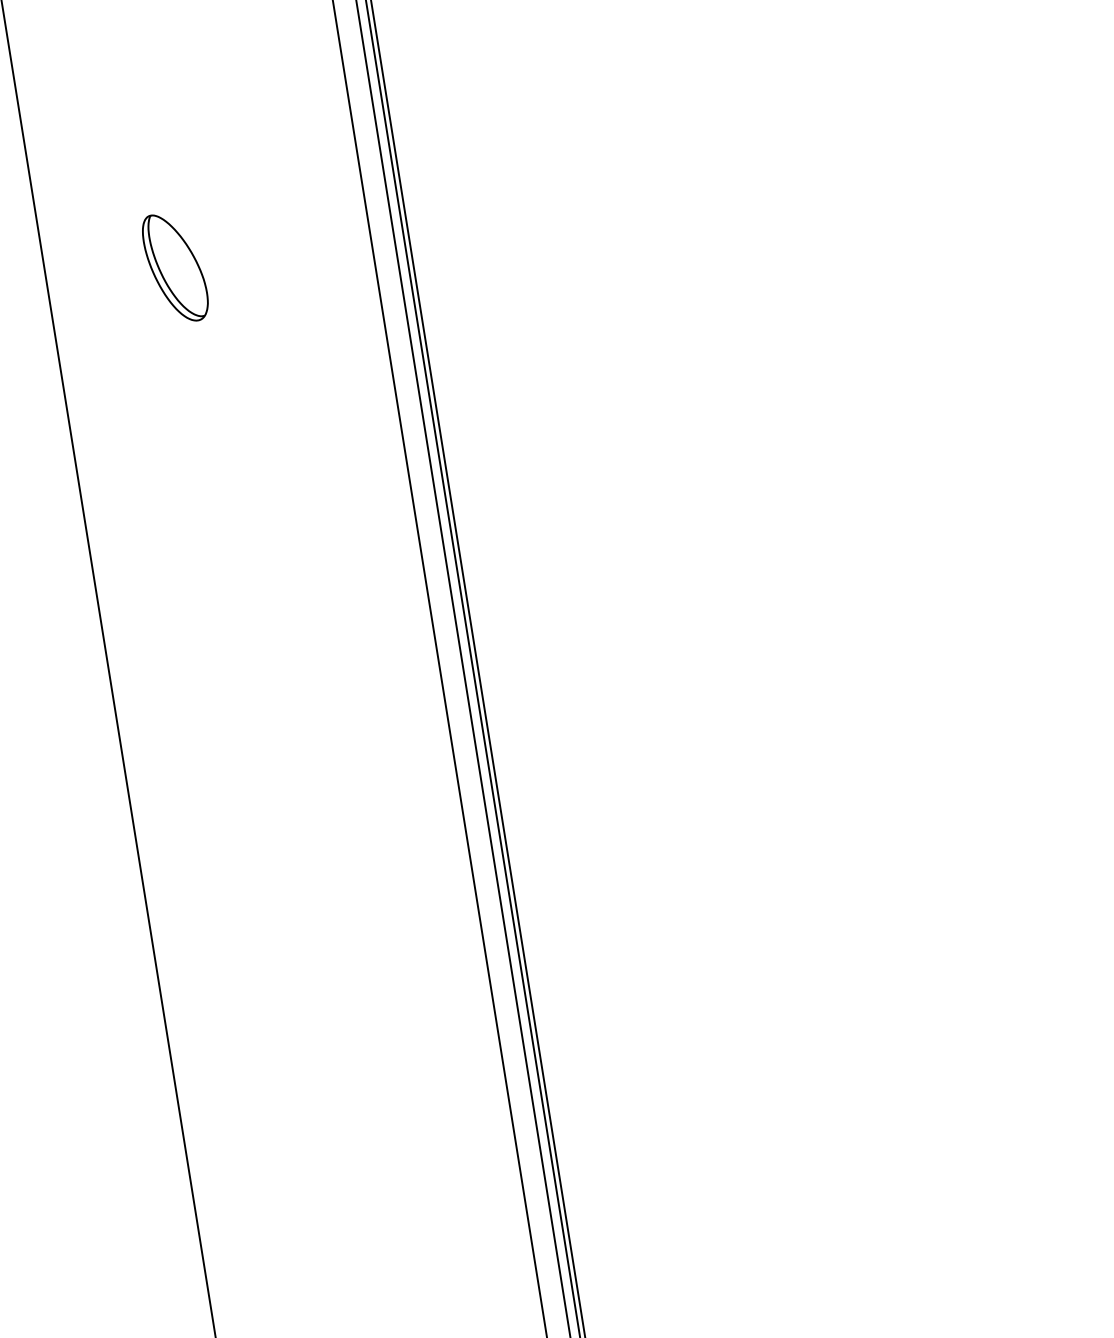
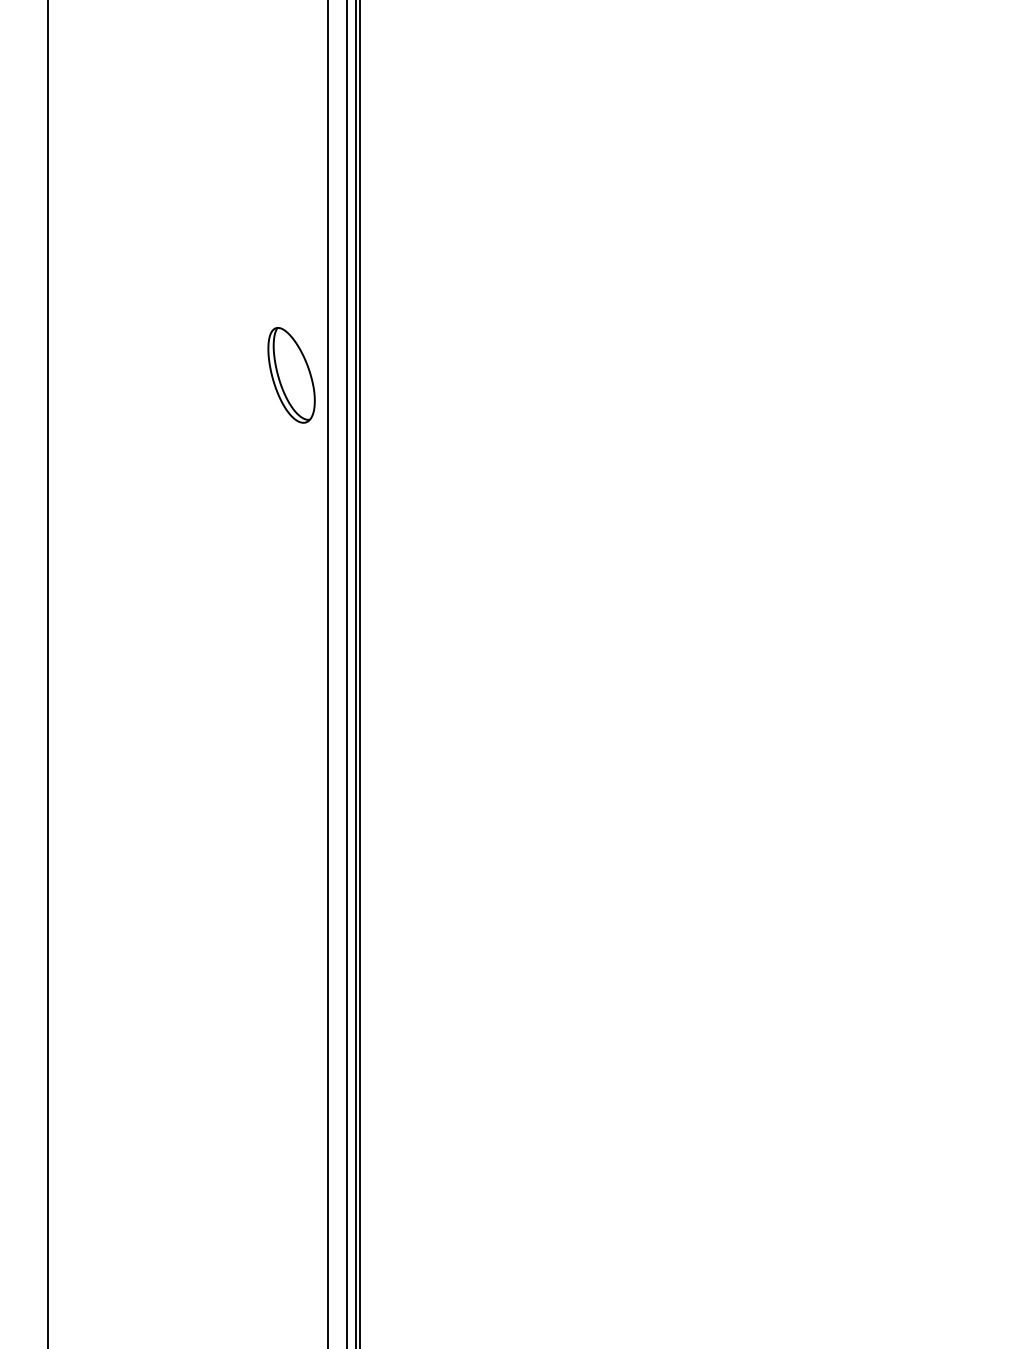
part: (175, 268) -> (291, 375), moved

